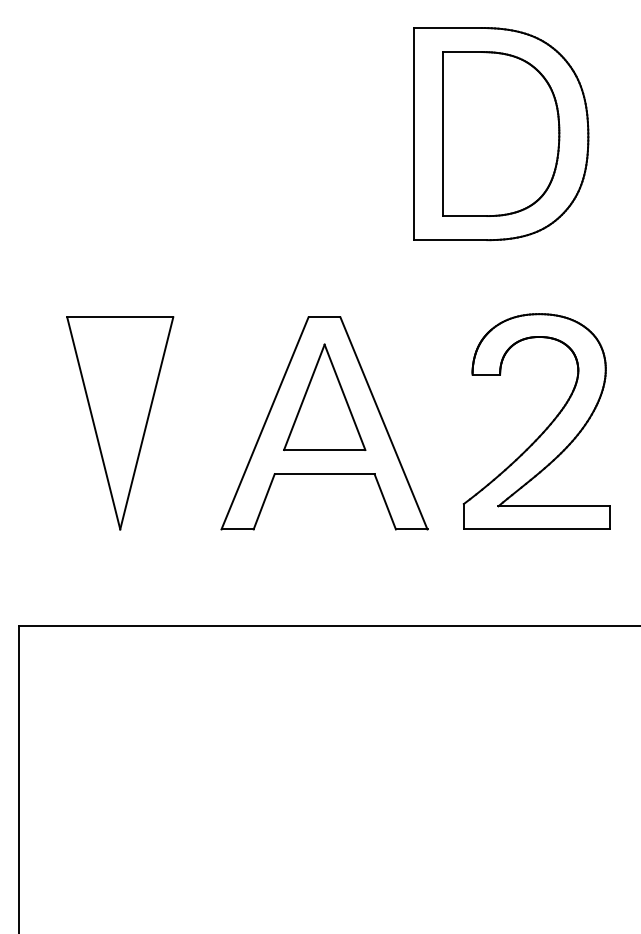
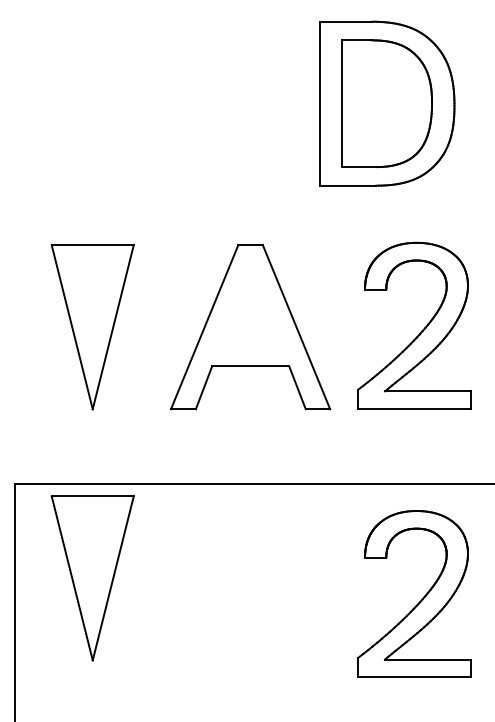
part: (324, 397) -> (250, 307), removed
part: (120, 748) -> (92, 578), added
part: (544, 776) -> (420, 600), added

